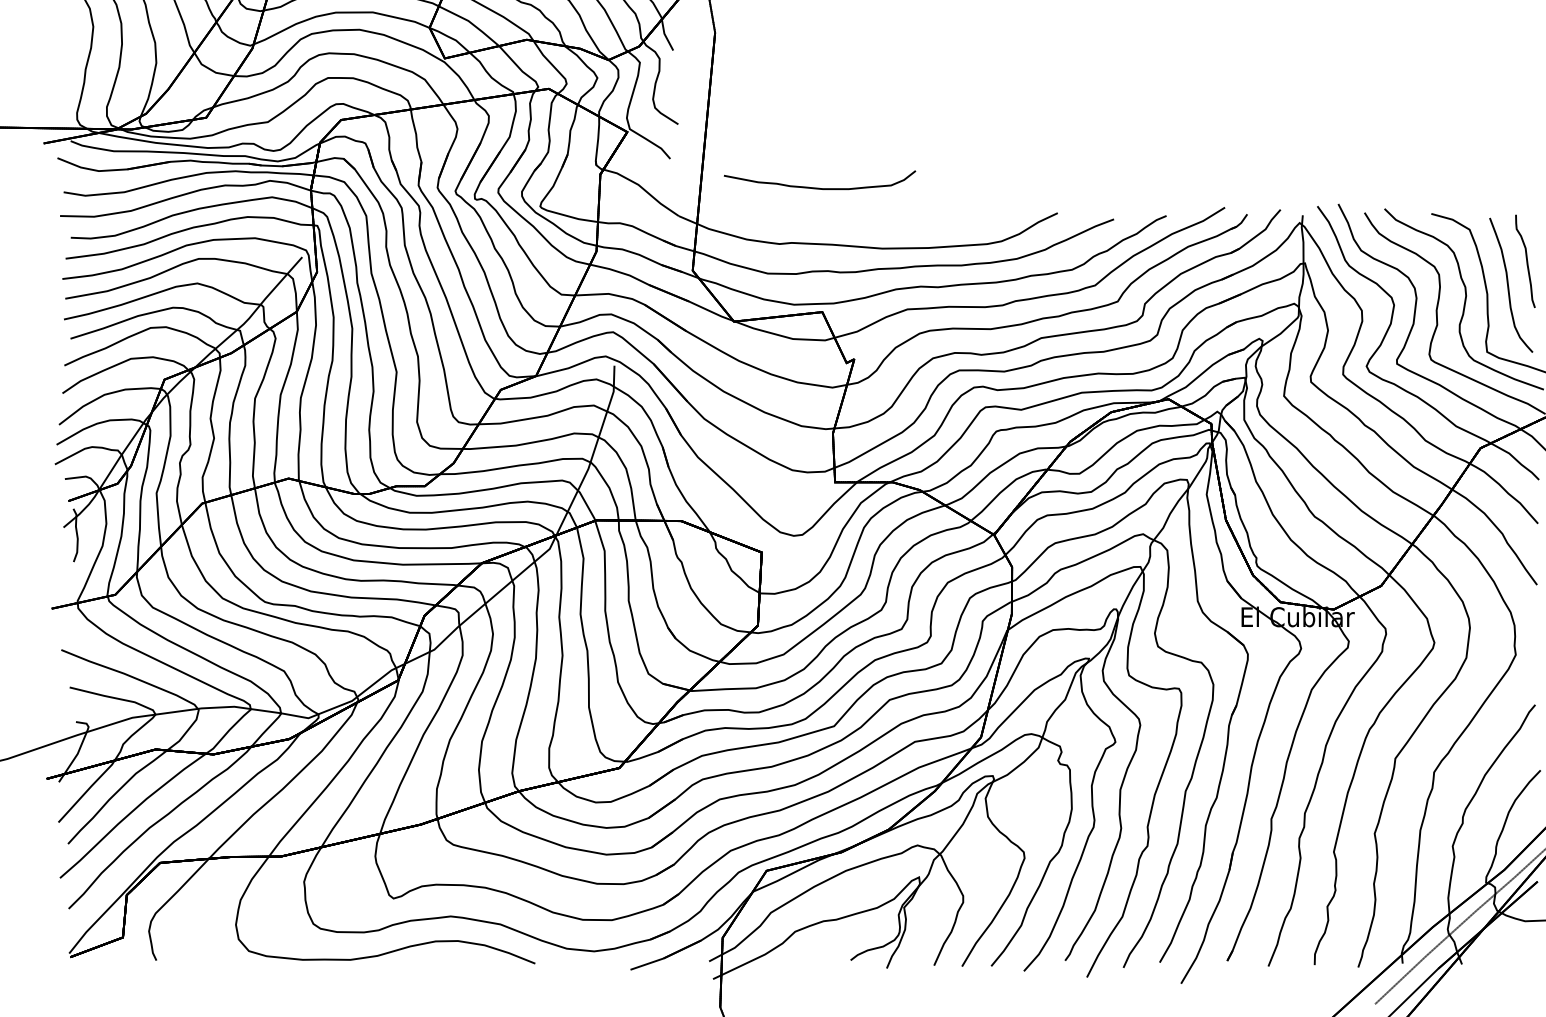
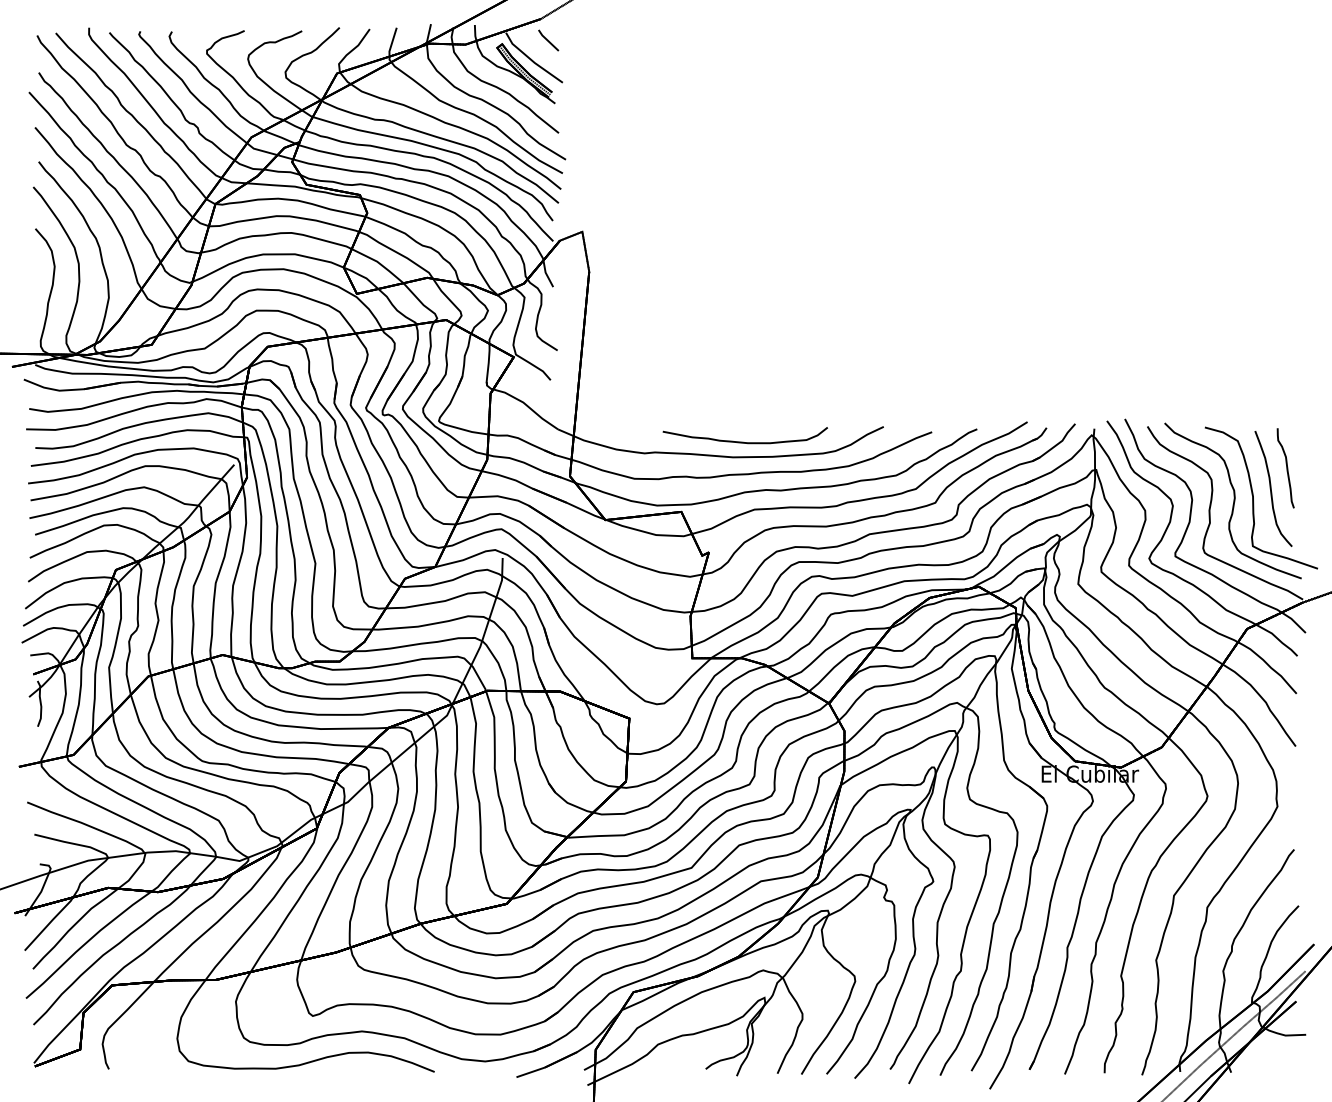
part: (817, 187) -> (743, 441), moved

